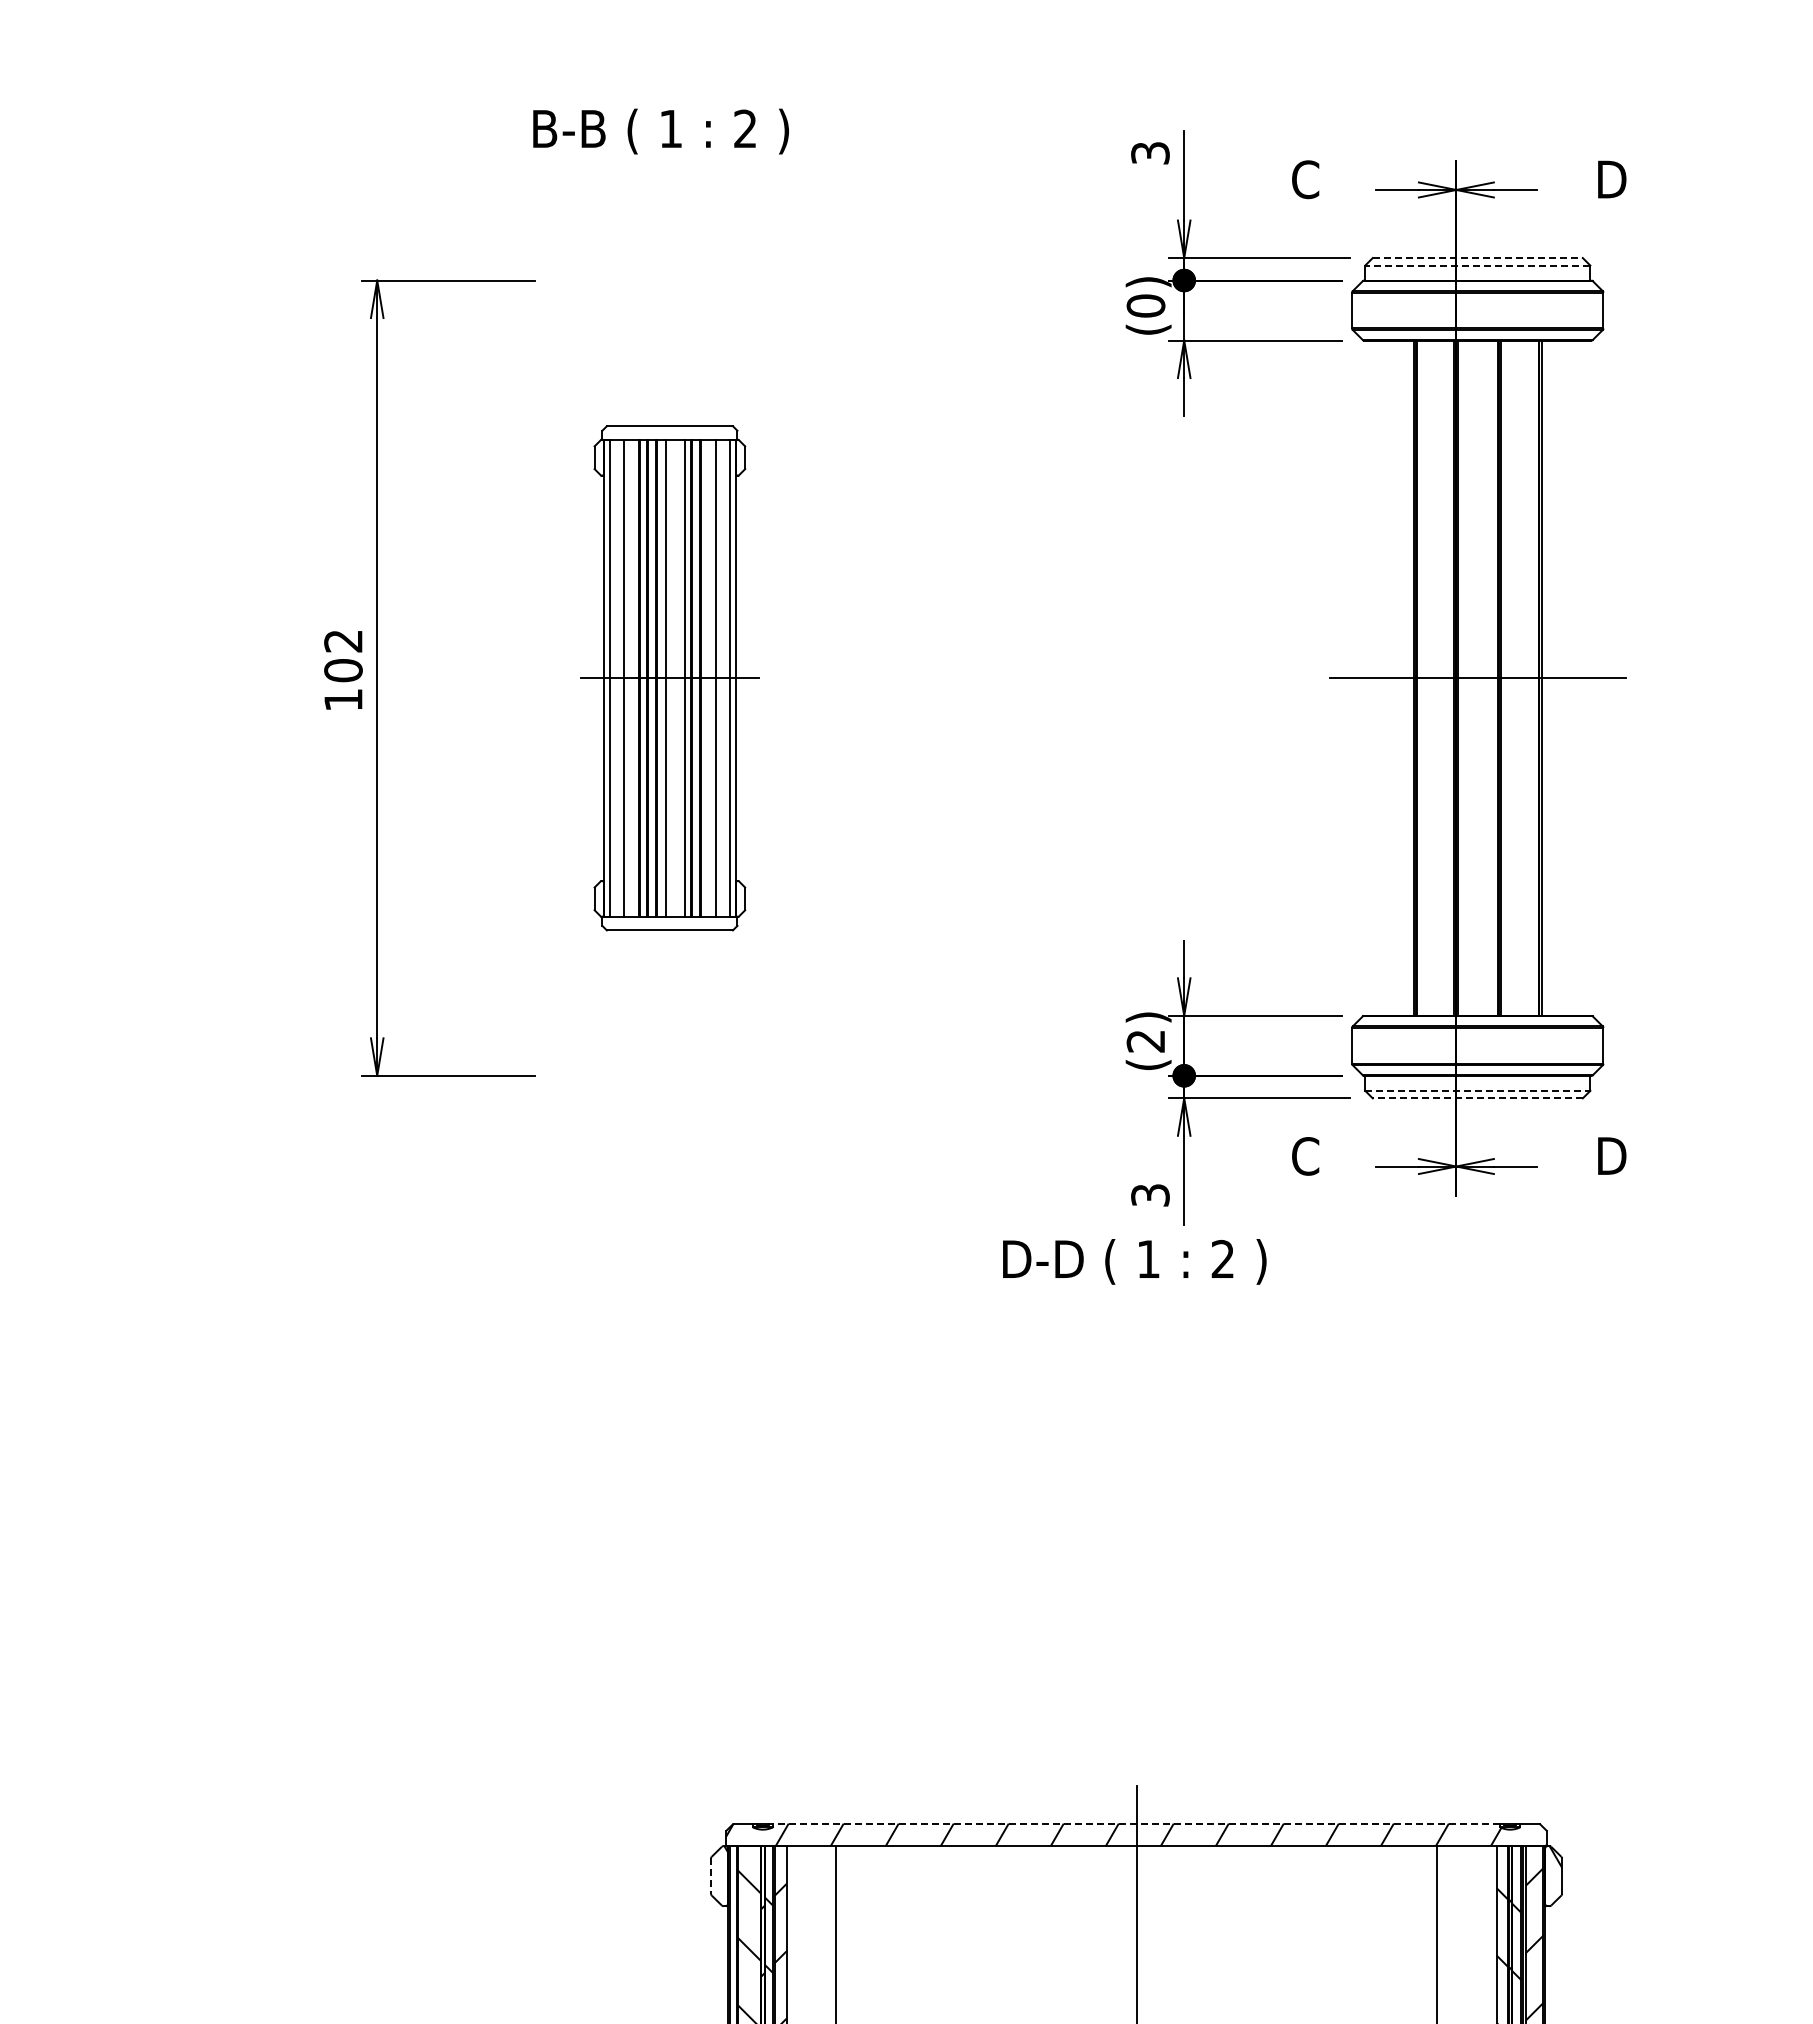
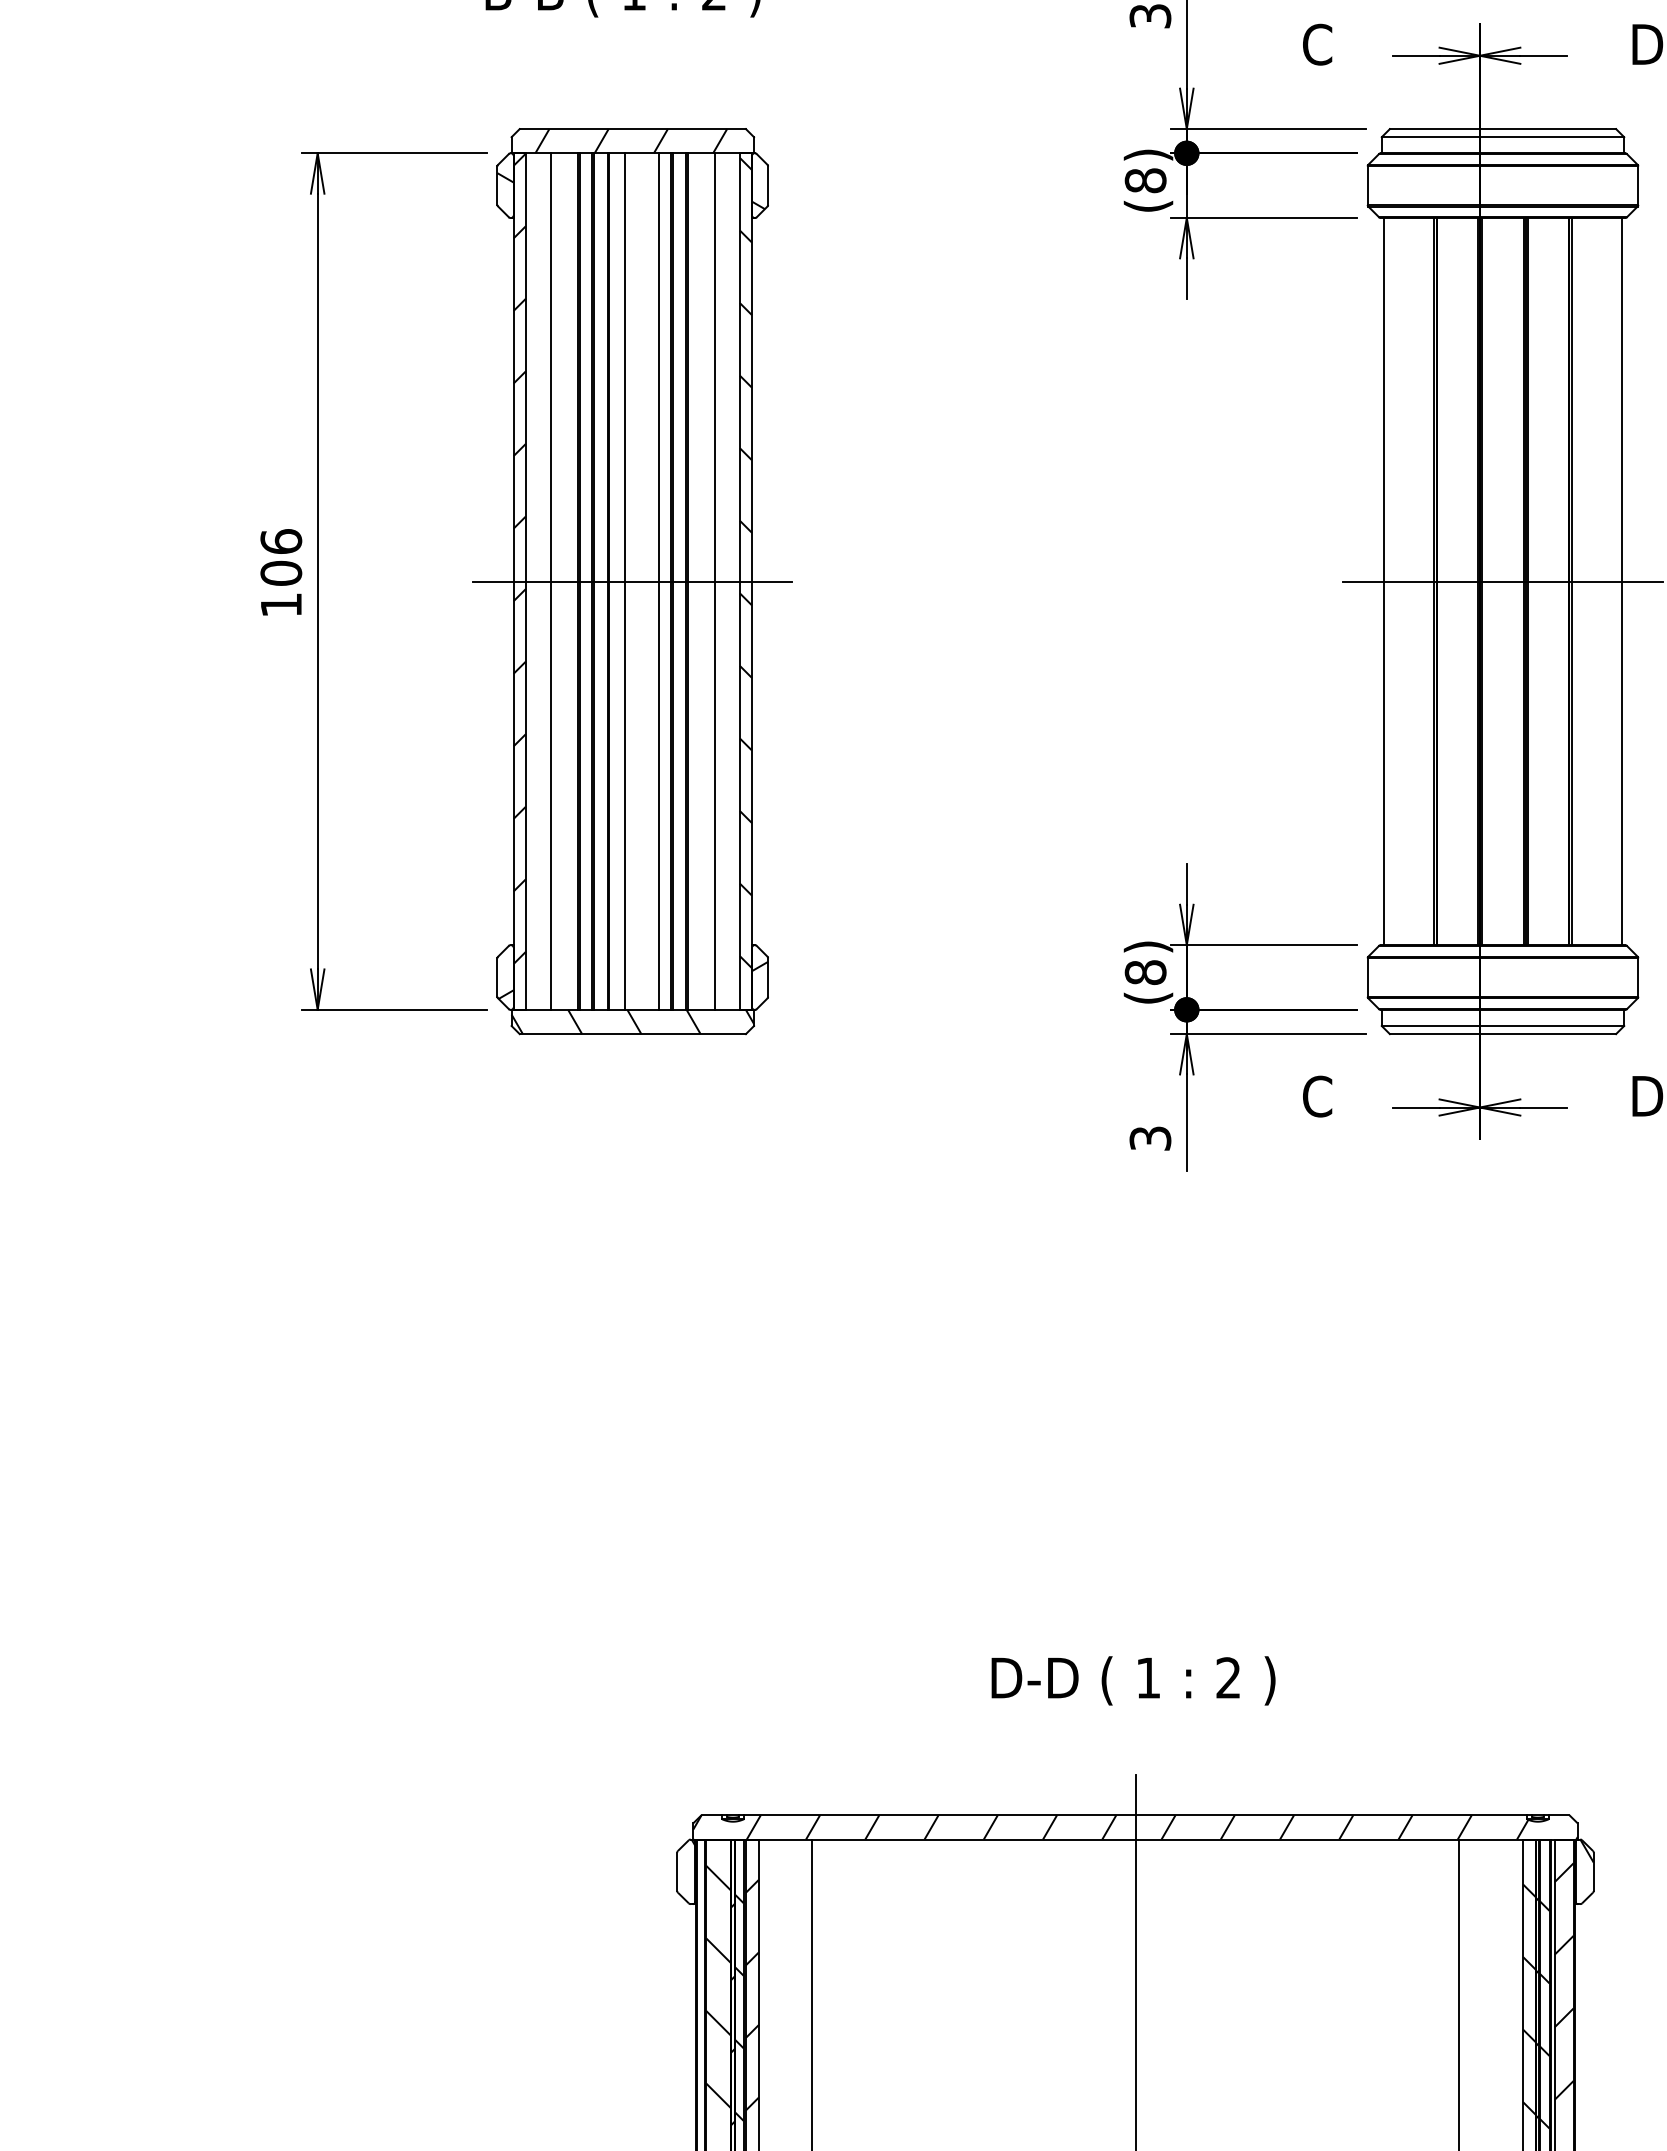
line: (1478, 258) -> (1503, 129), dashed -> solid
line: (1477, 265) -> (1502, 137), dashed -> solid
text: (1145, 305) -> (1145, 180), (0) -> (8)
text: (343, 640) -> (281, 540), 102 -> 106
line: (1367, 677) -> (1384, 580), added
line: (1588, 677) -> (1622, 580), added
part: (669, 678) -> (632, 581), size x1.67
text: (1145, 1040) -> (1145, 971), (2) -> (8)
line: (1477, 1090) -> (1502, 1025), dashed -> solid
line: (1477, 1098) -> (1502, 1034), dashed -> solid
text: (1134, 1261) -> (1133, 1680), moved
line: (1136, 1823) -> (1135, 1815), dashed -> solid
line: (711, 1876) -> (677, 1872), dashed -> solid

